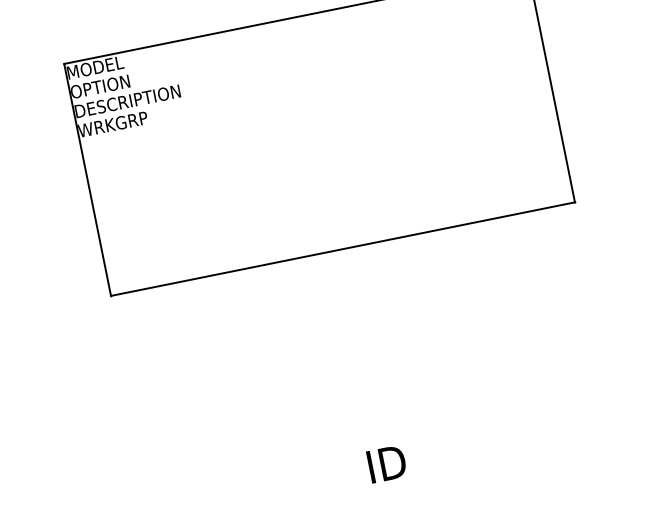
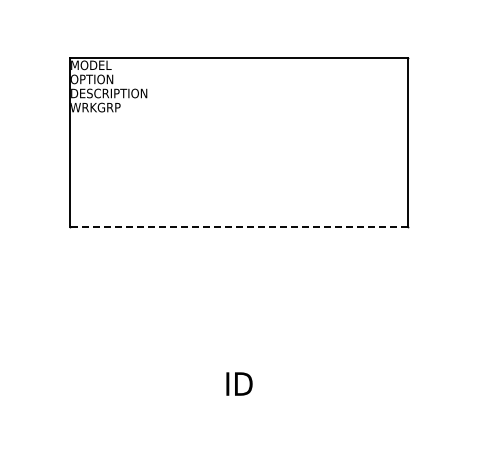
line: (342, 249) -> (238, 227), solid -> dashed

